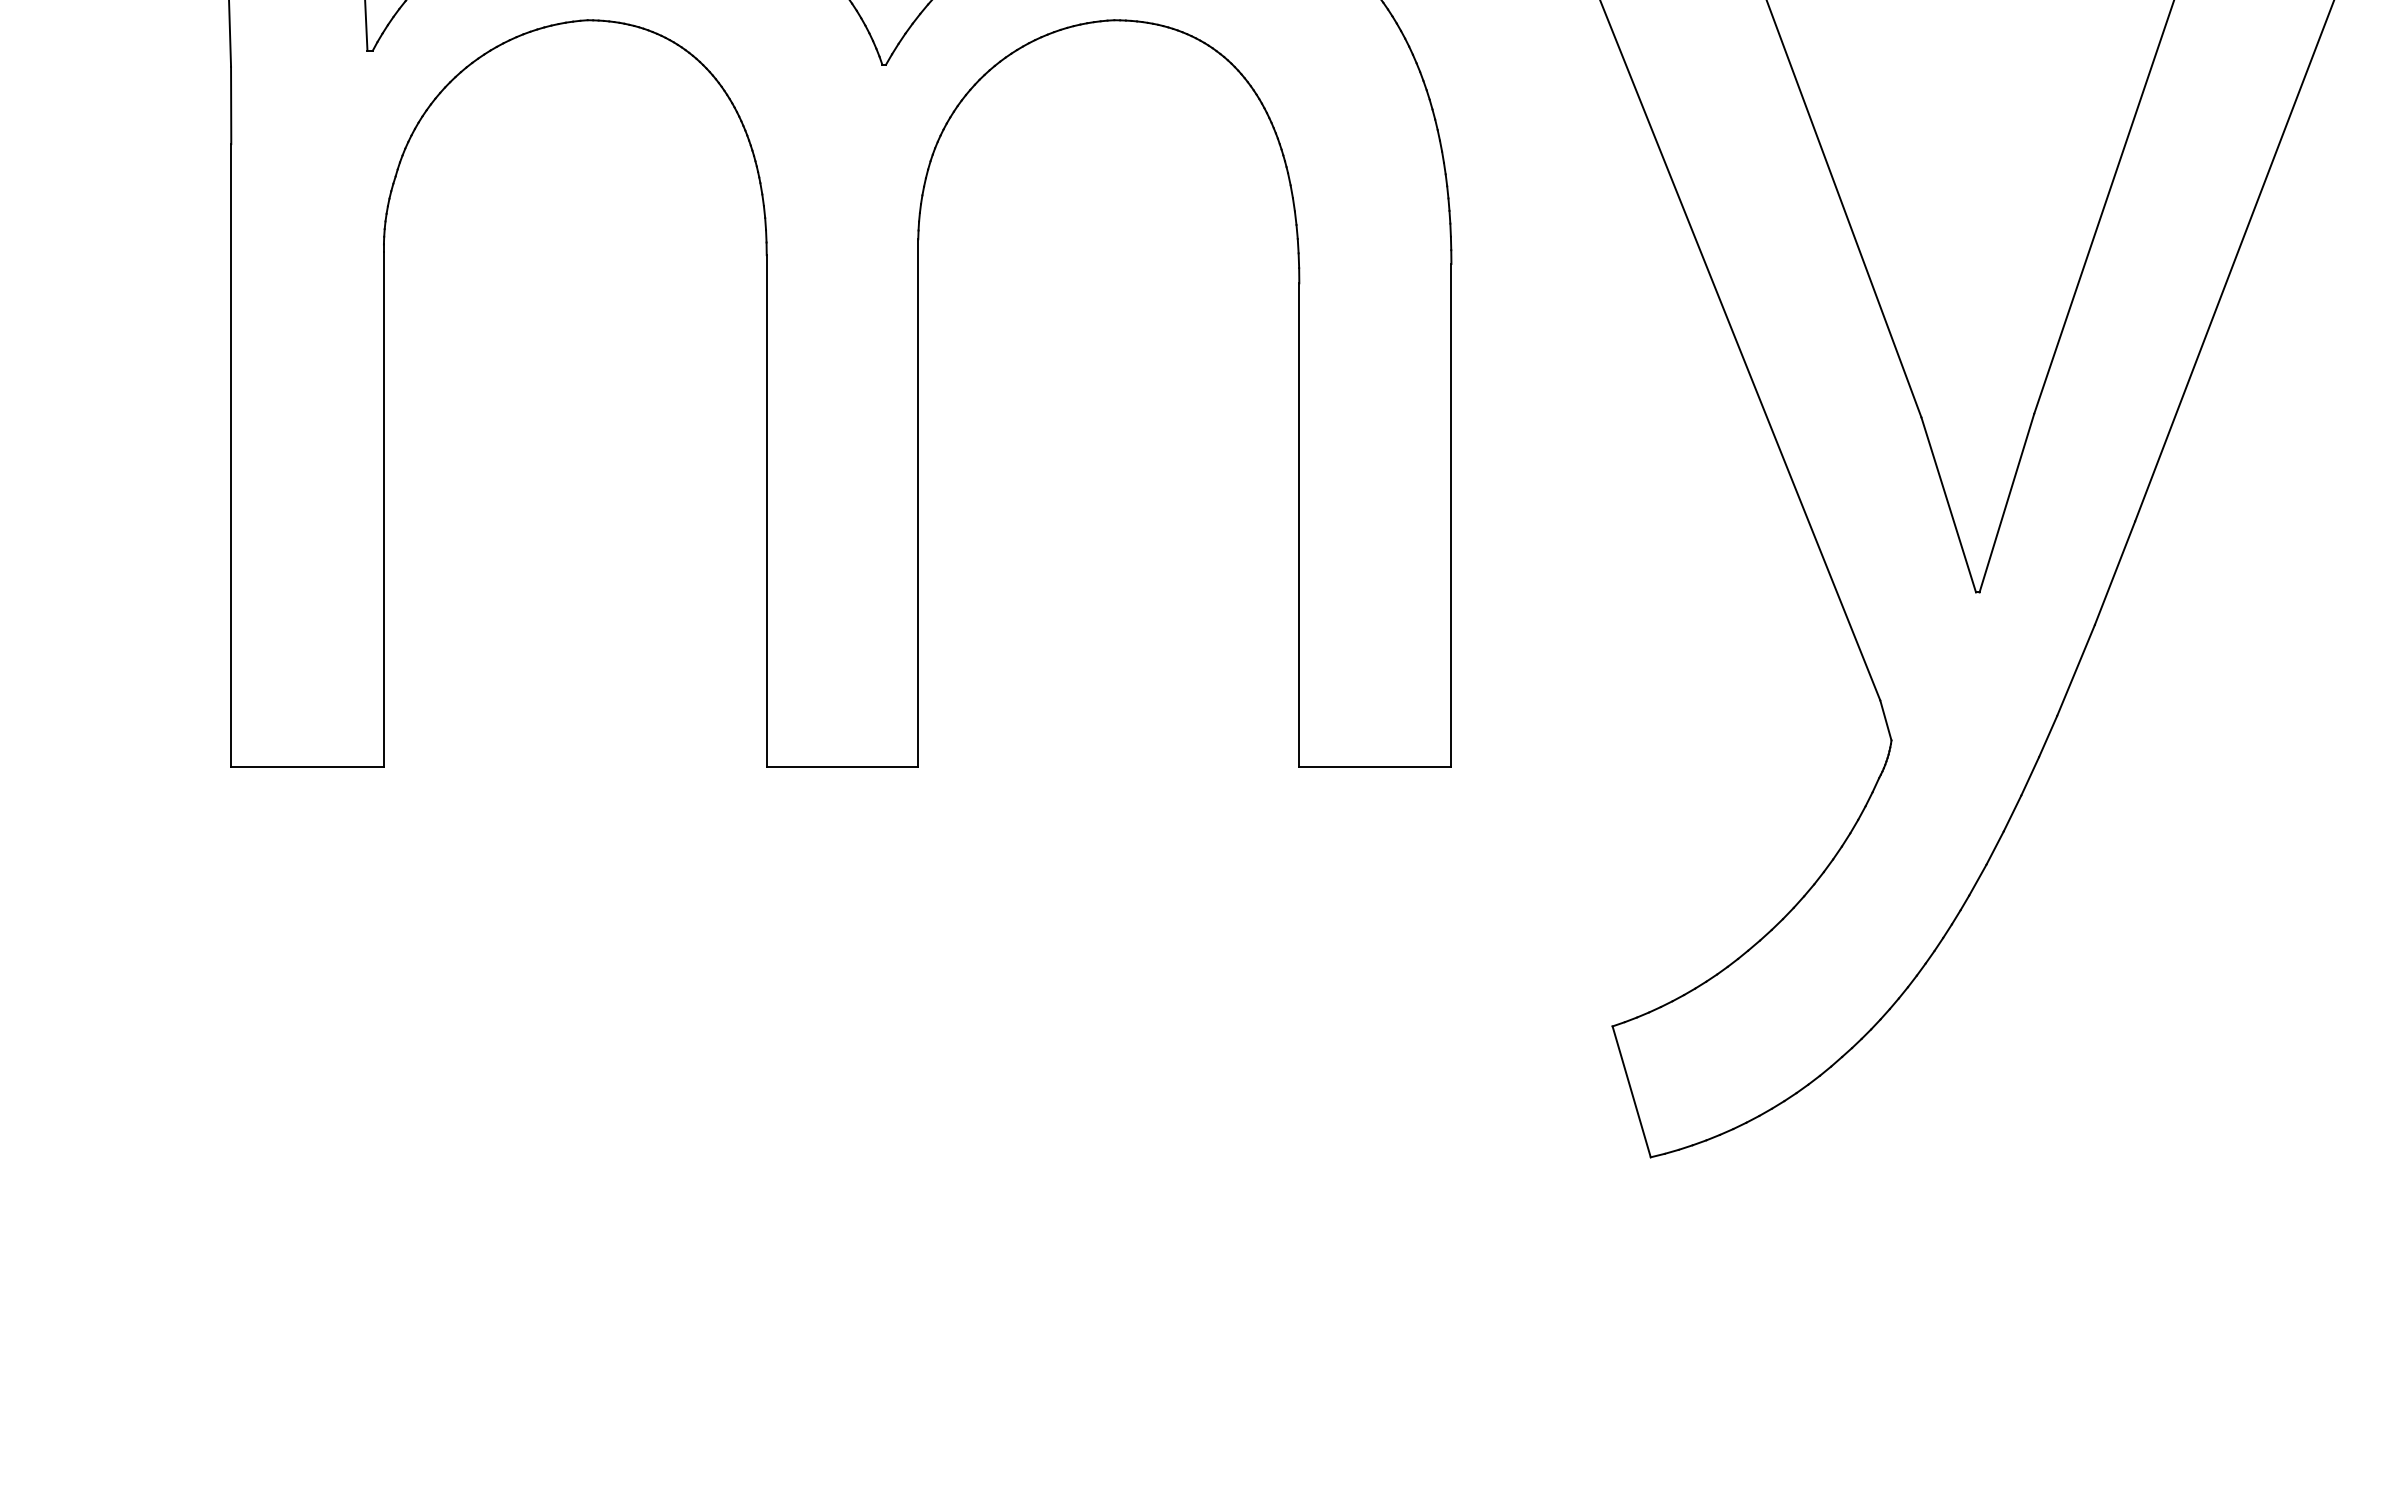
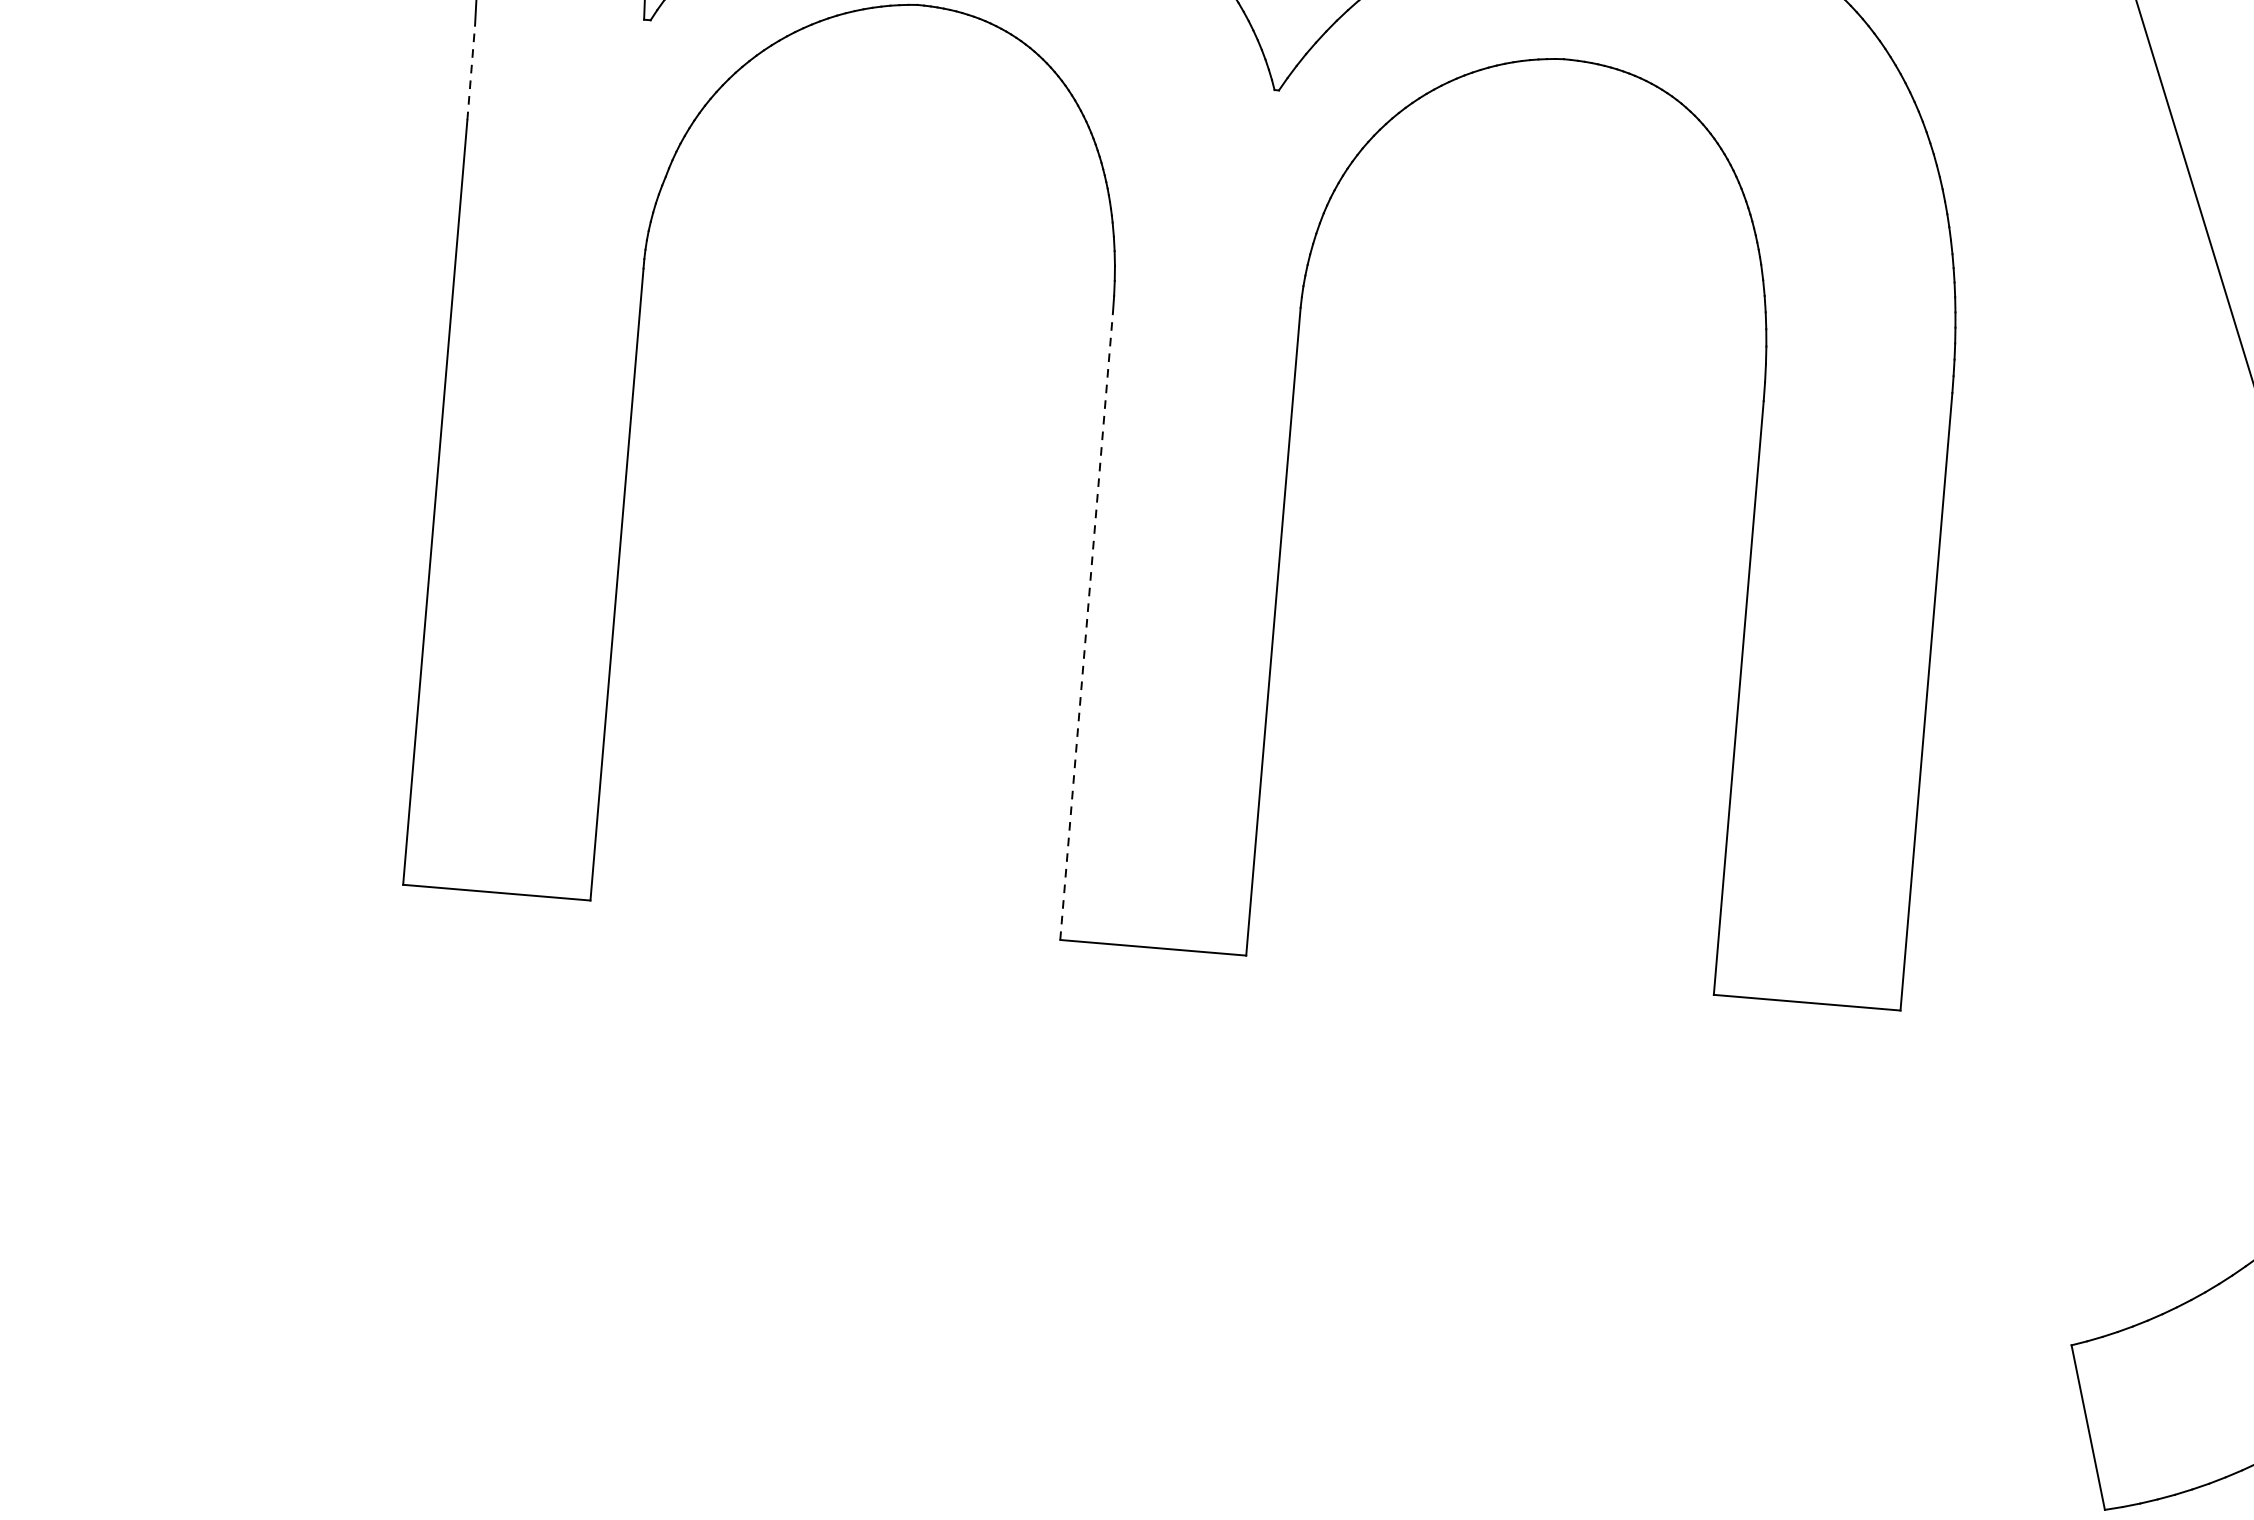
line: (231, 105) -> (471, 72), solid -> dashed
line: (766, 510) -> (1086, 625), solid -> dashed

